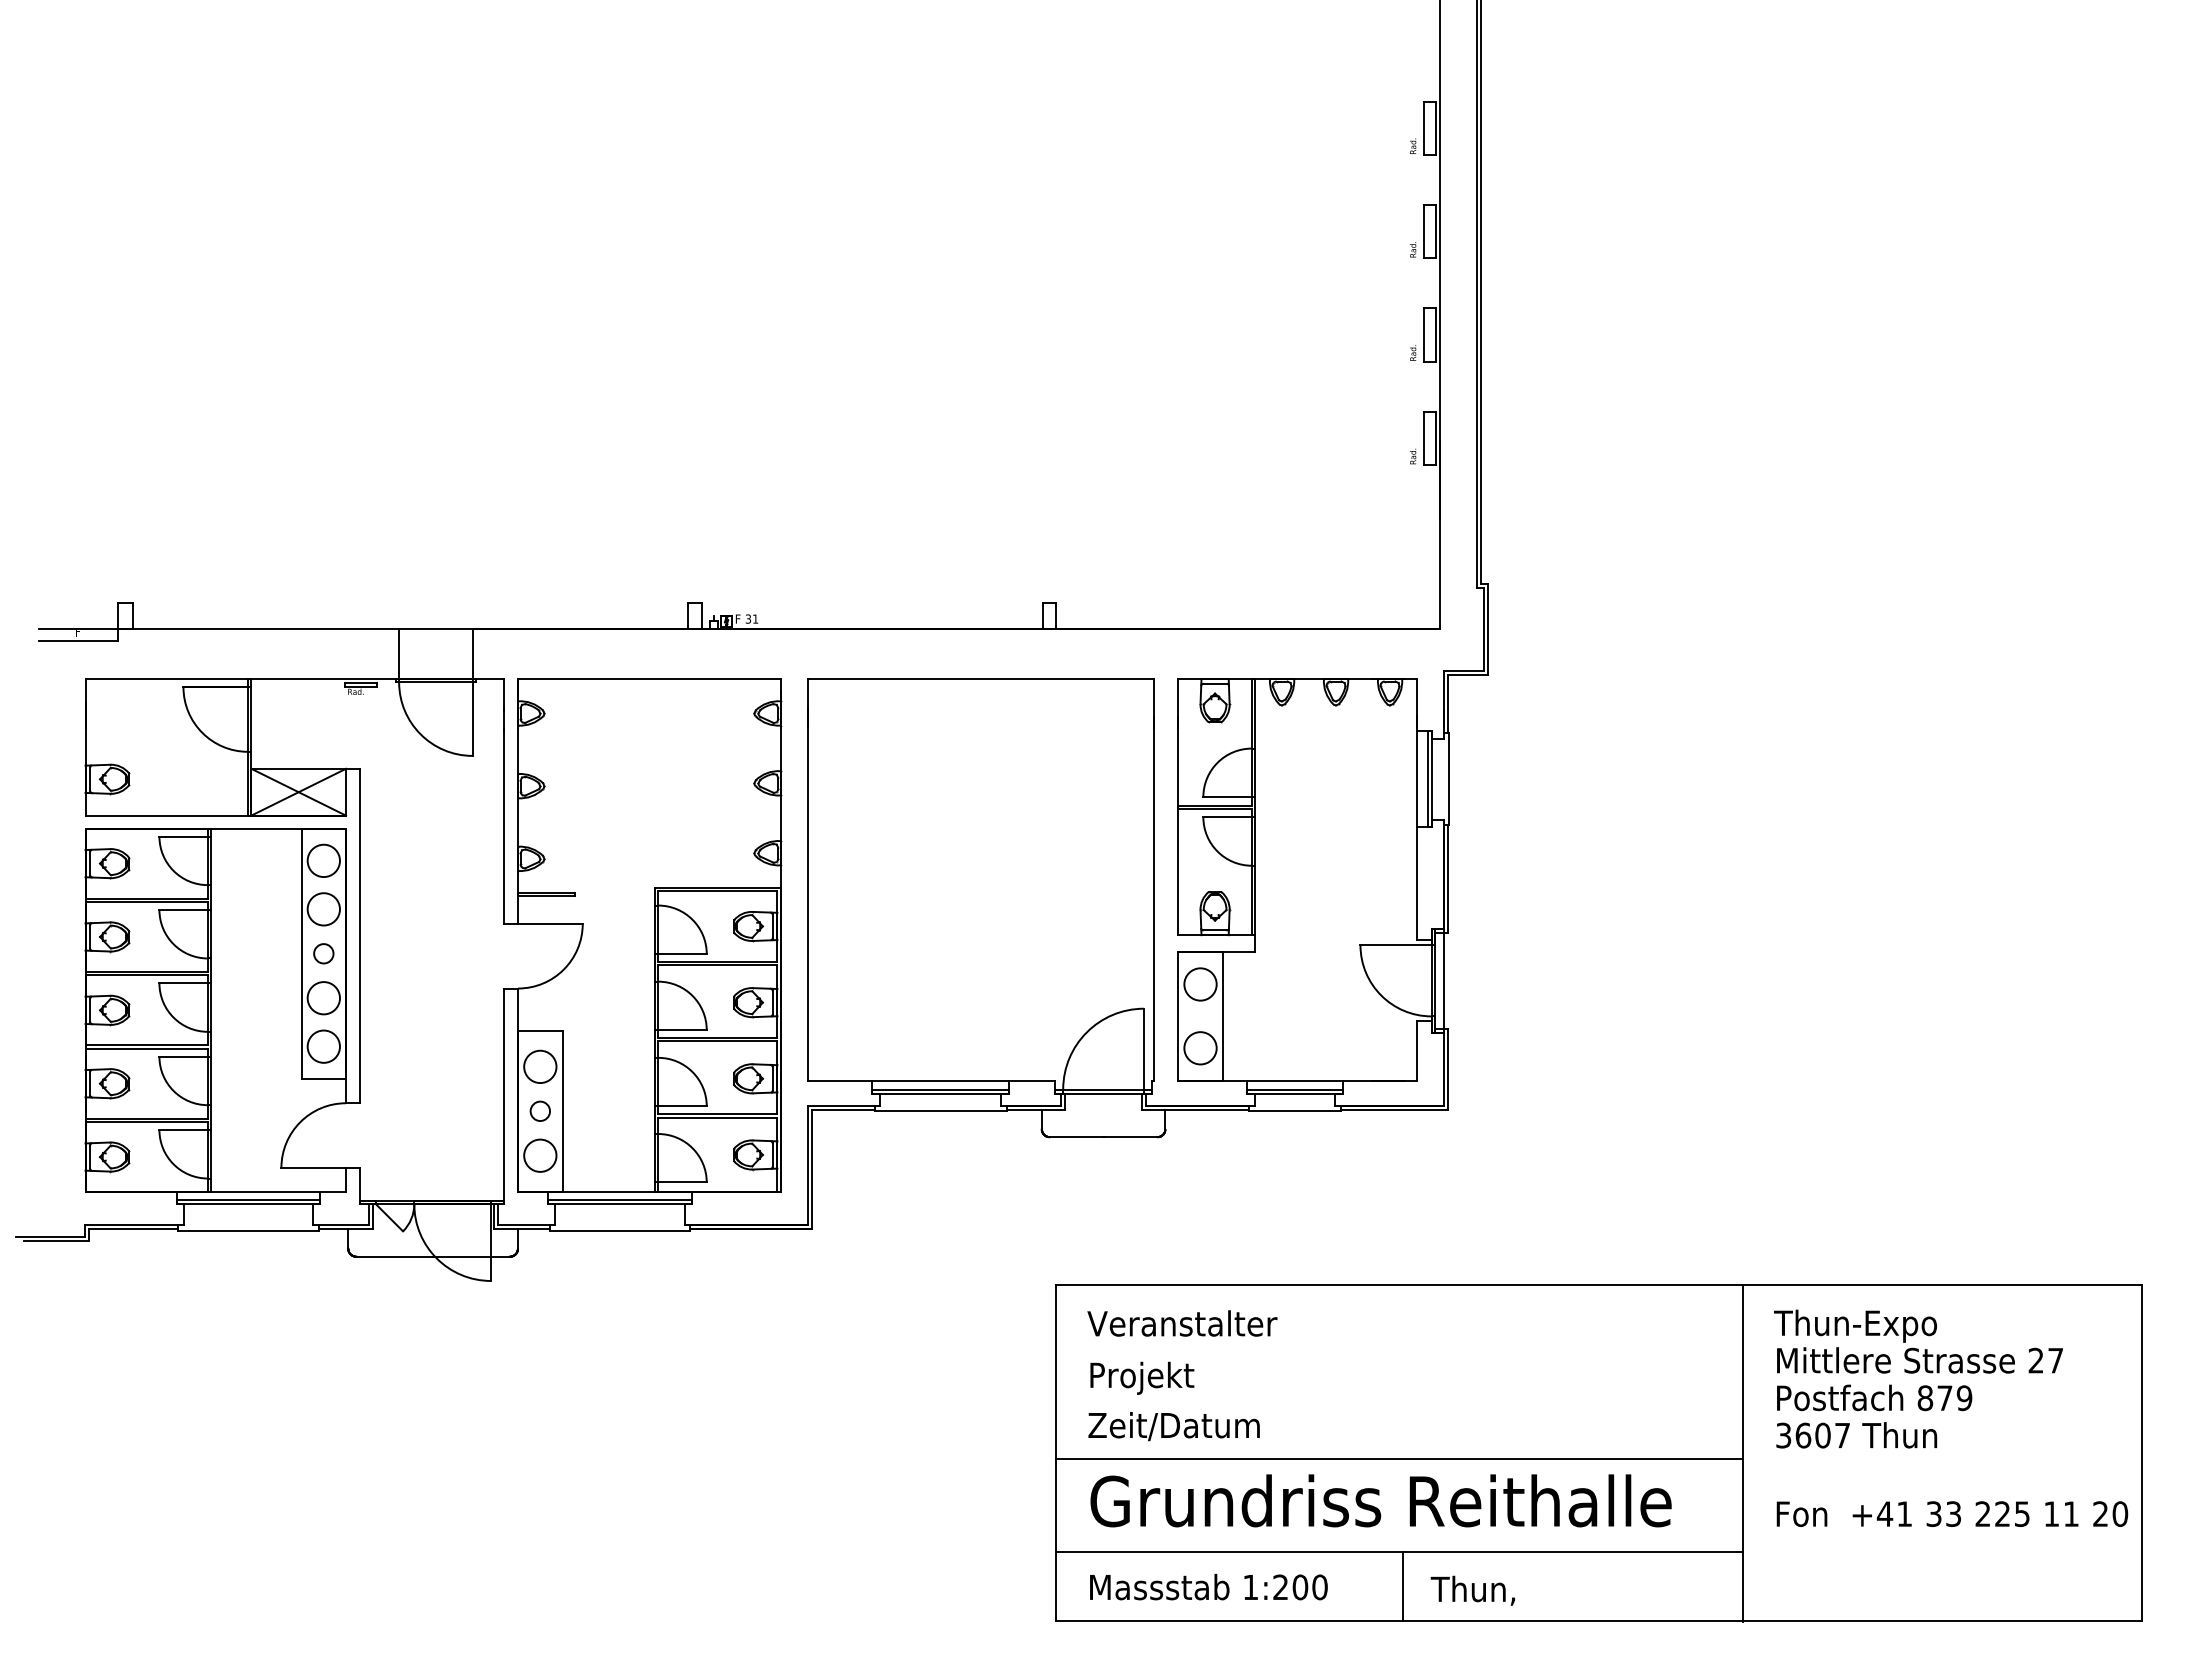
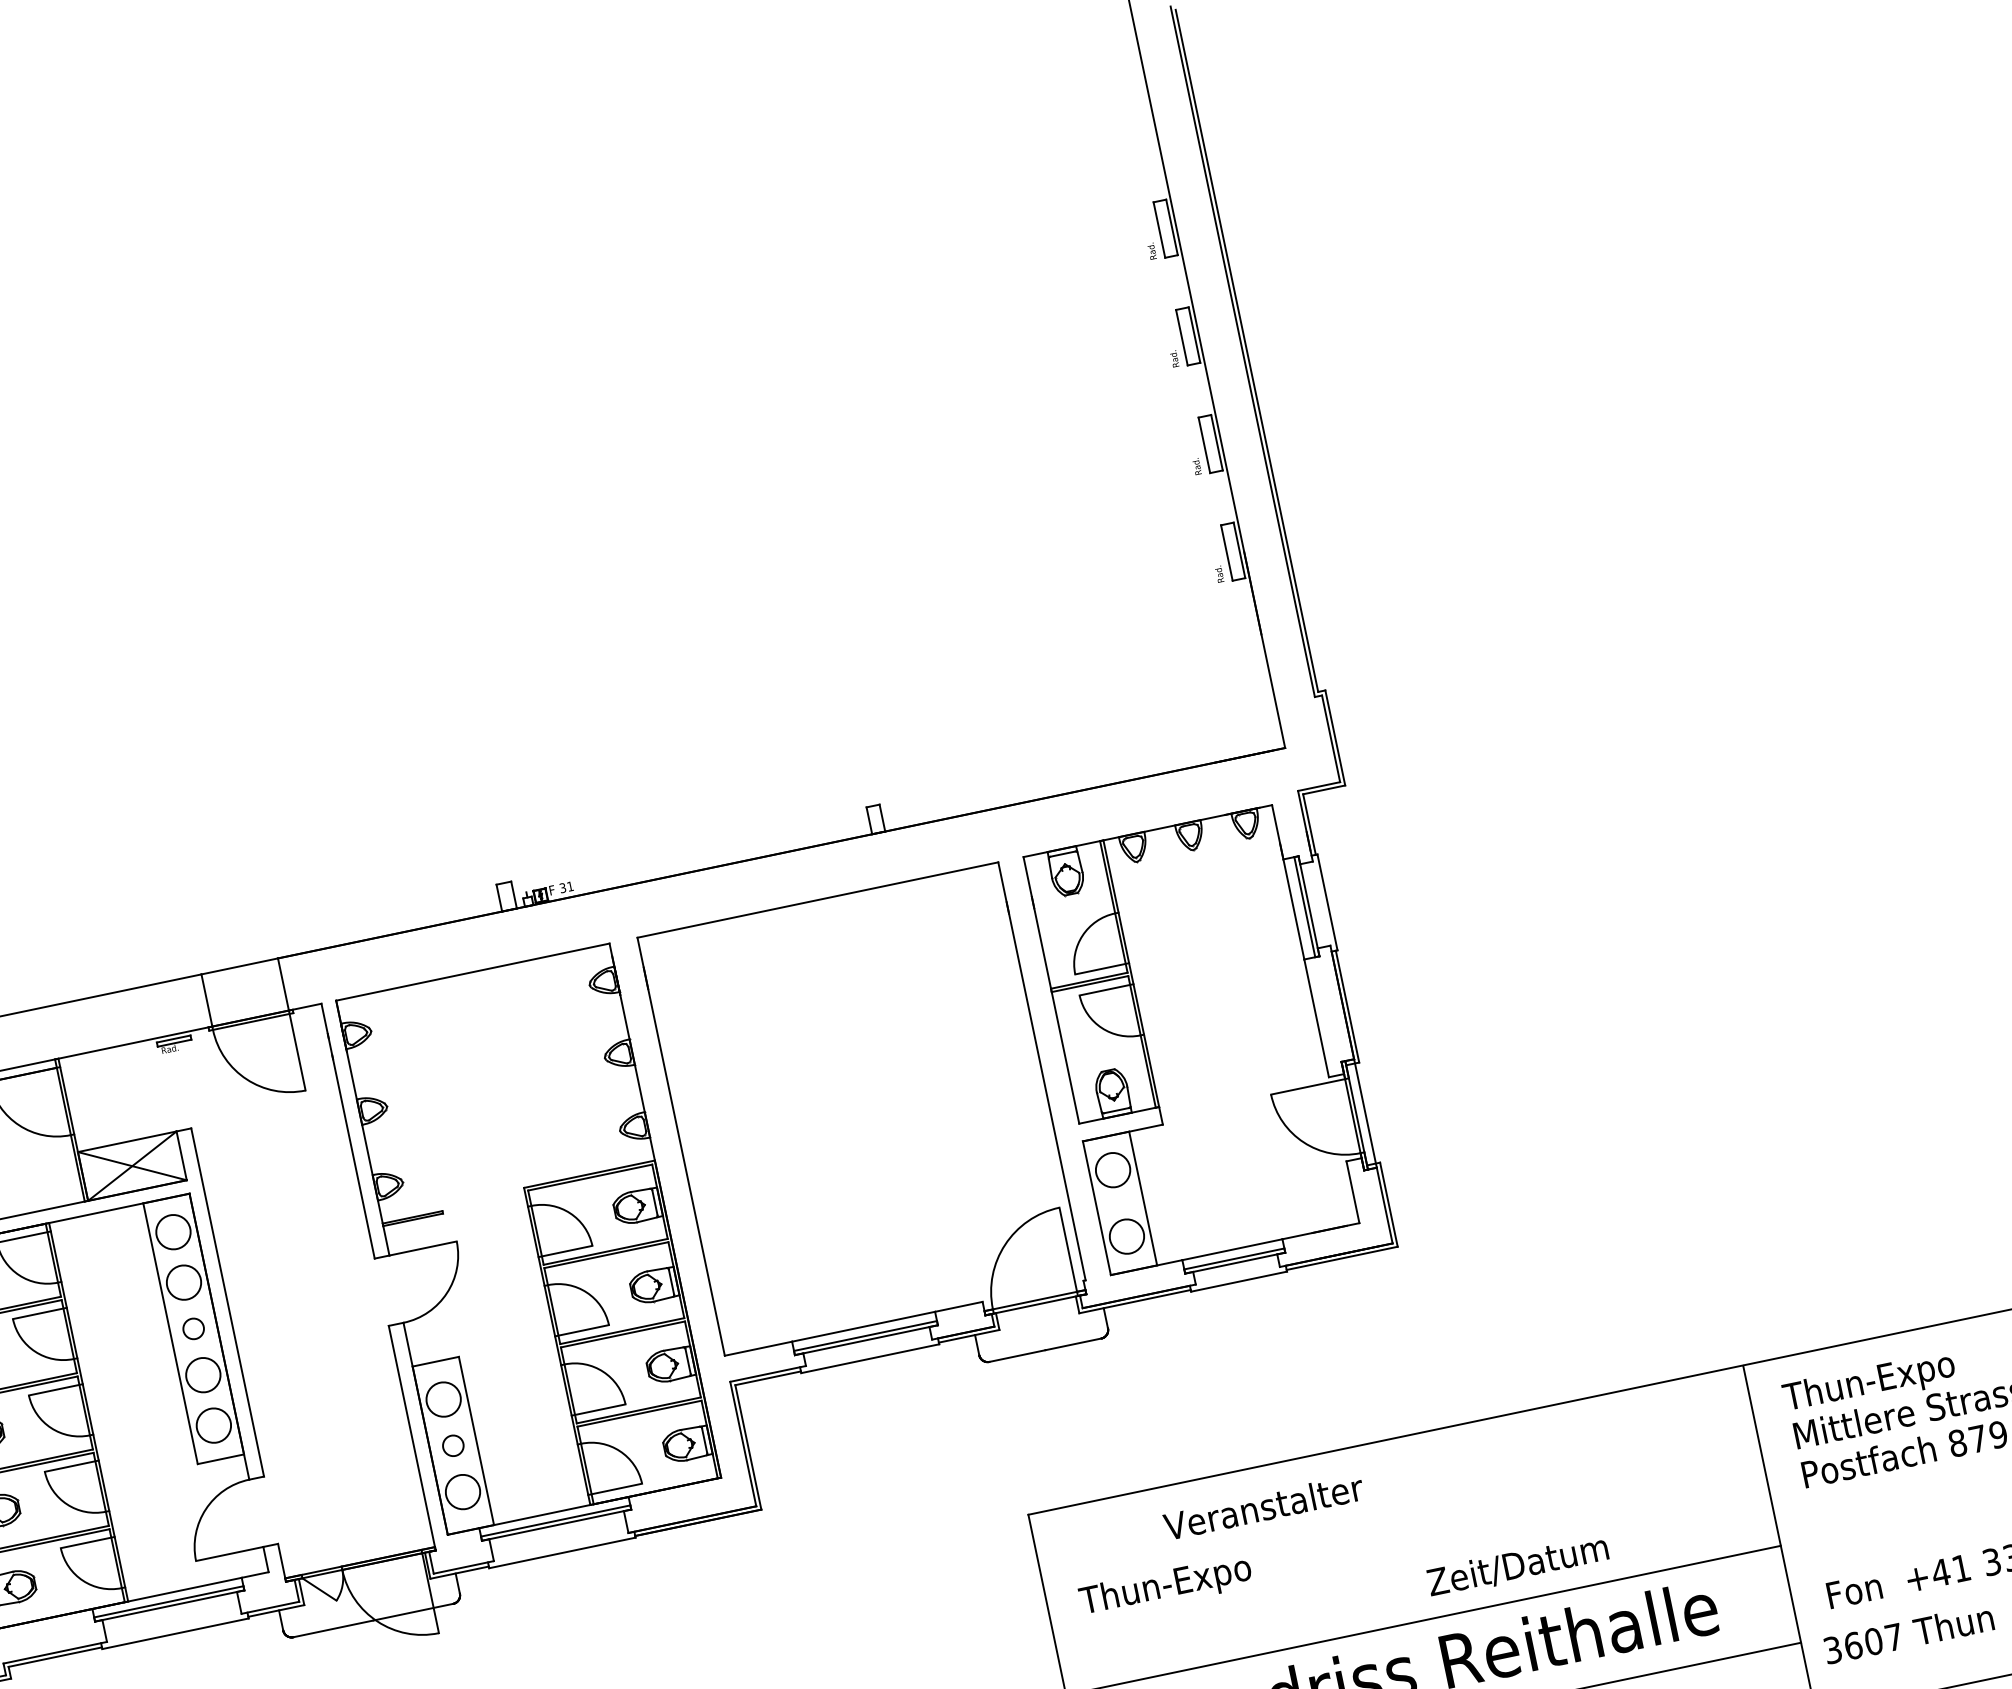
text: (1182, 1323) -> (1263, 1507), moved
text: (1168, 1377) -> (1165, 1586), Projekt -> Thun-Expo
text: (1173, 1426) -> (1517, 1565), moved
text: (1856, 1435) -> (1908, 1634), moved

